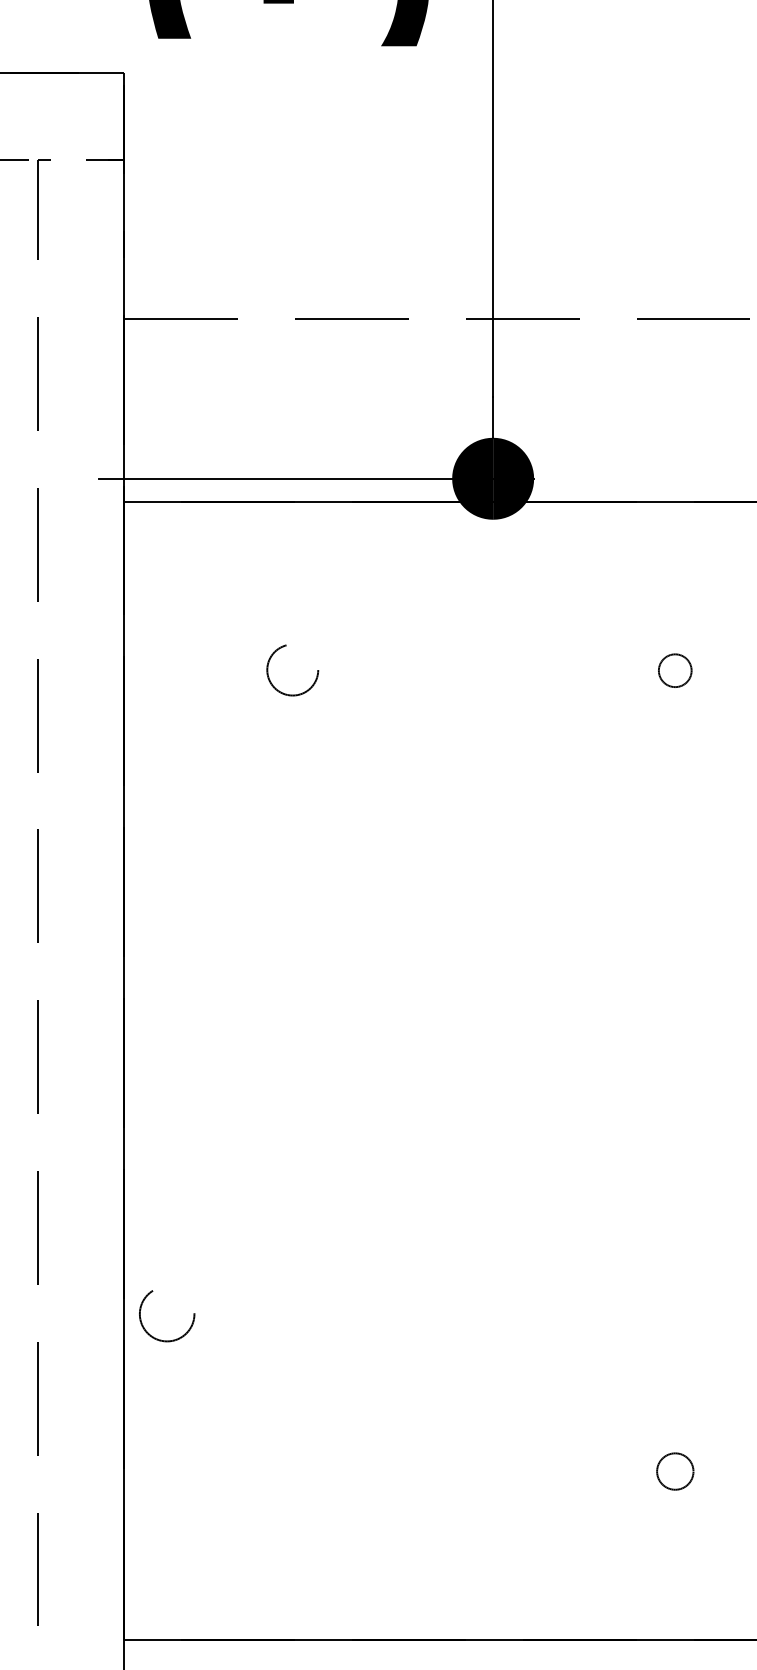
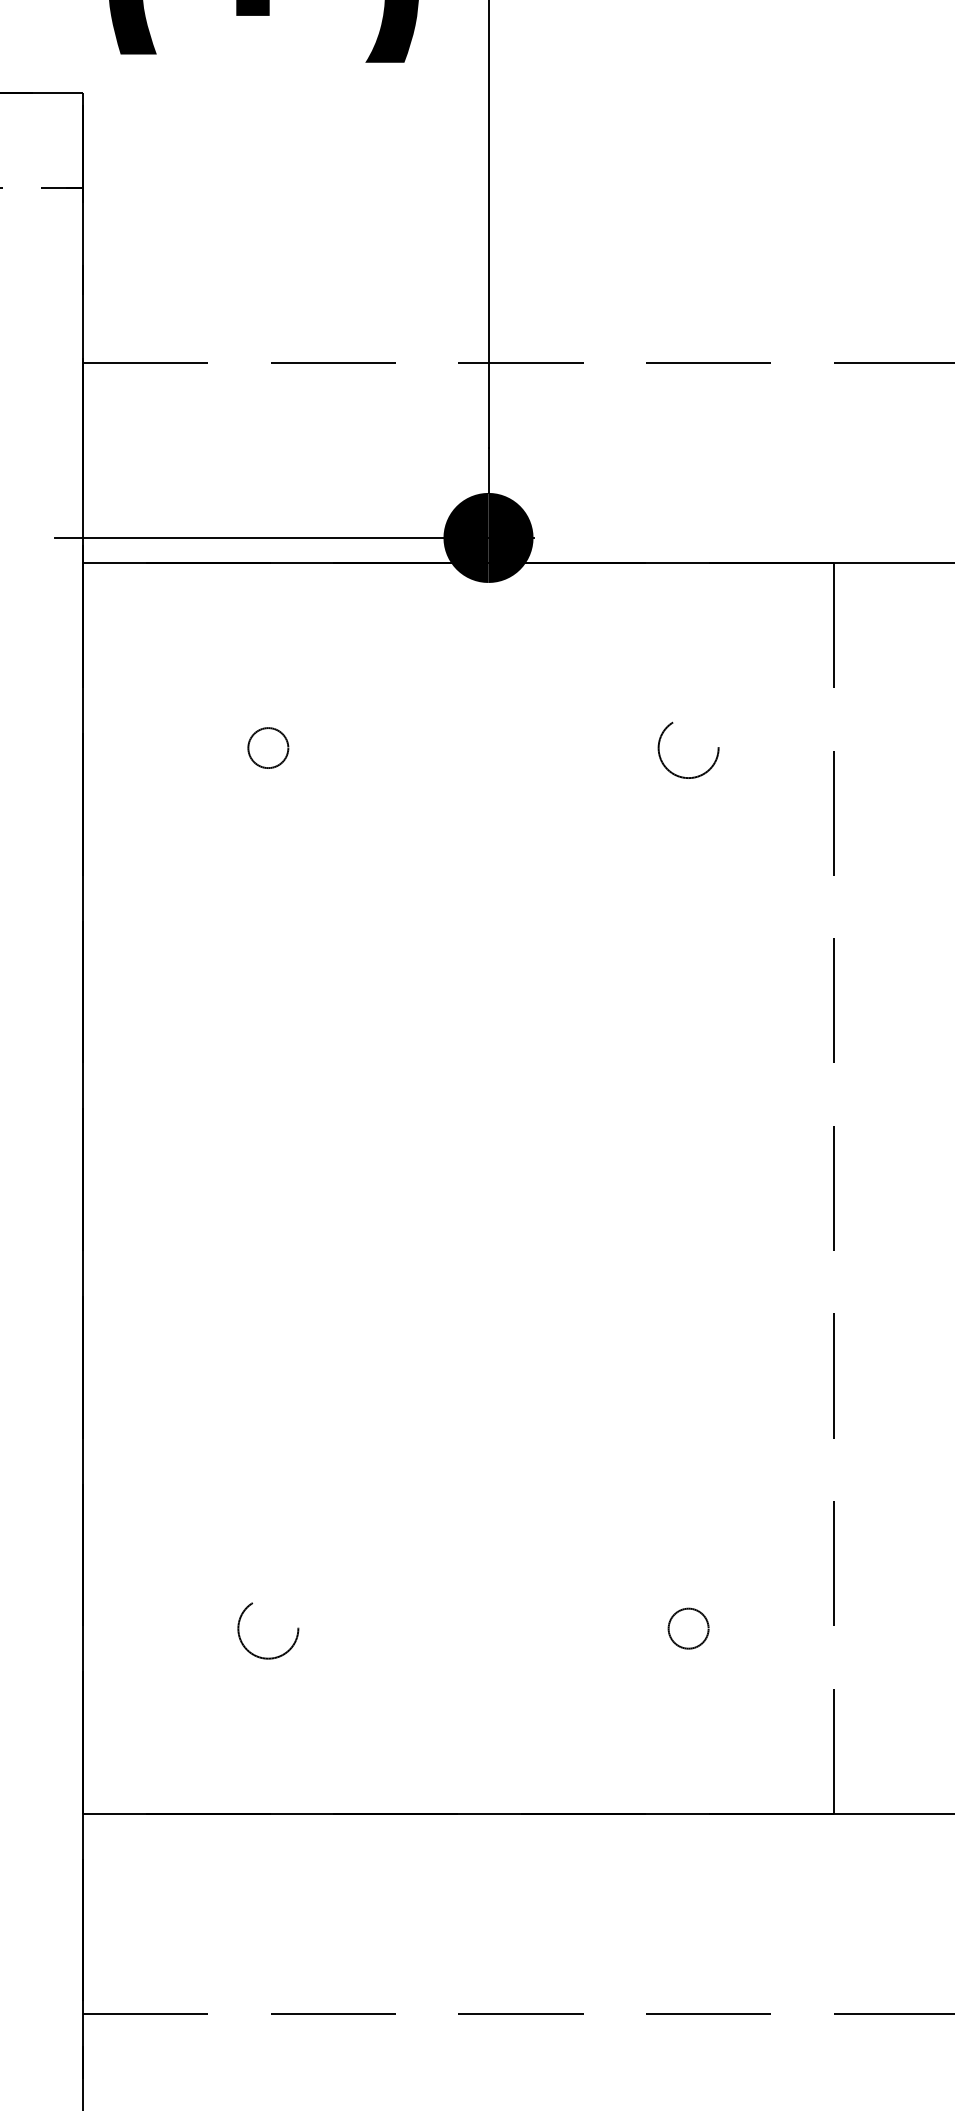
circle: (292, 670) -> (268, 748), size x0.71
circle: (675, 671) -> (688, 749), size x1.67
circle: (167, 1315) -> (268, 1630), moved

